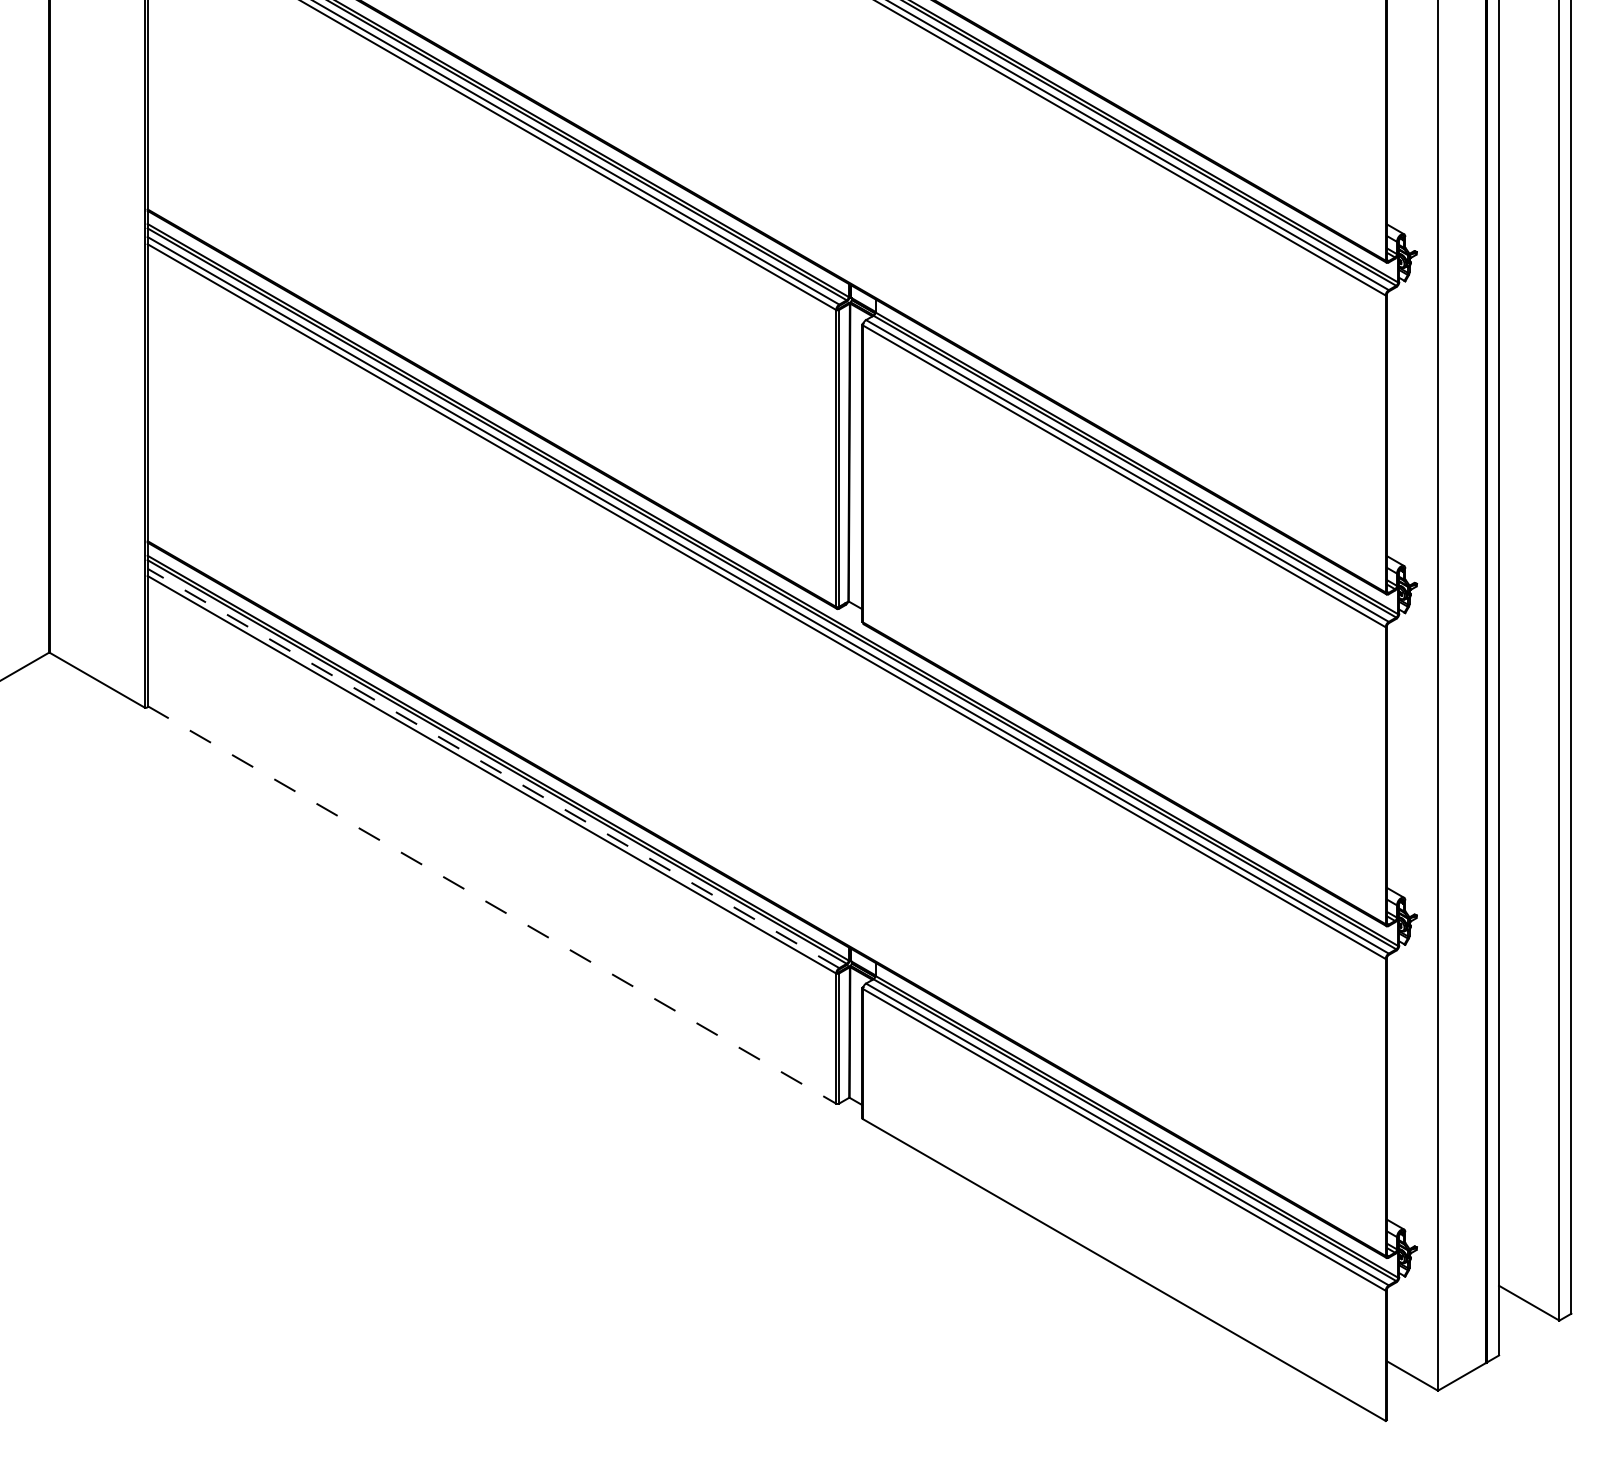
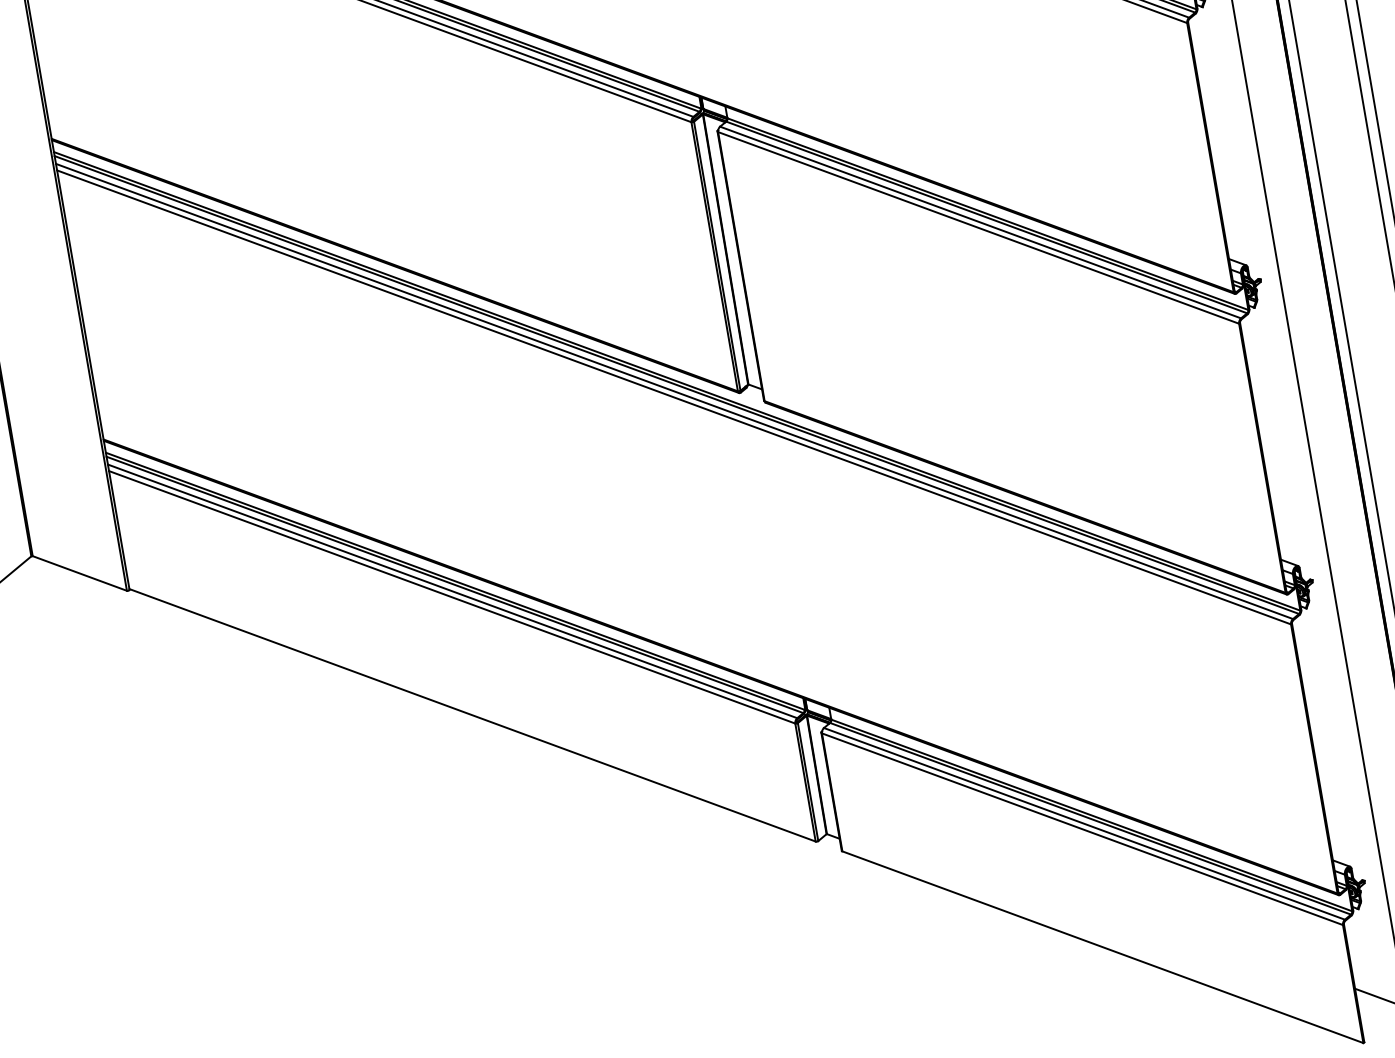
line: (493, 768) -> (452, 591), dashed -> solid
line: (491, 904) -> (472, 714), dashed -> solid

